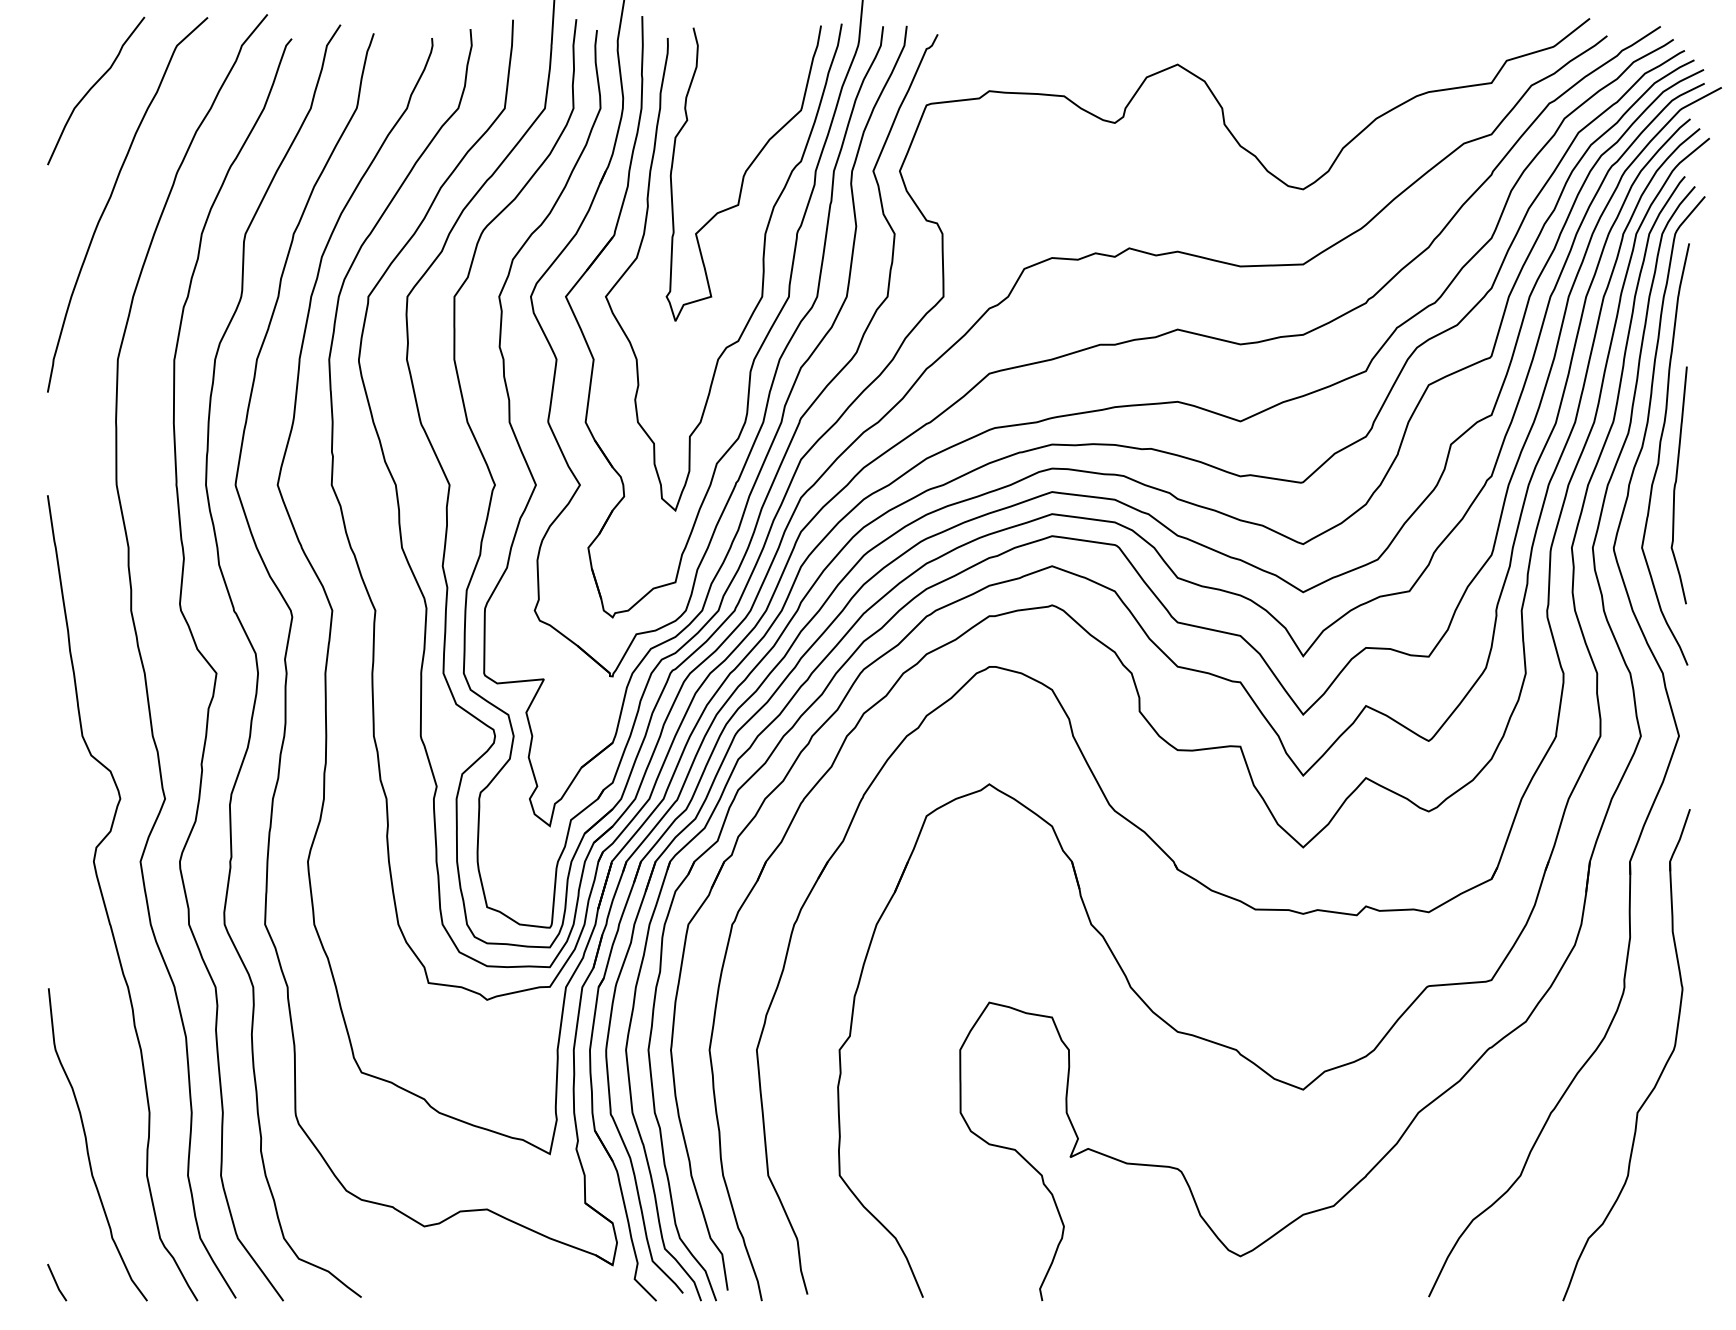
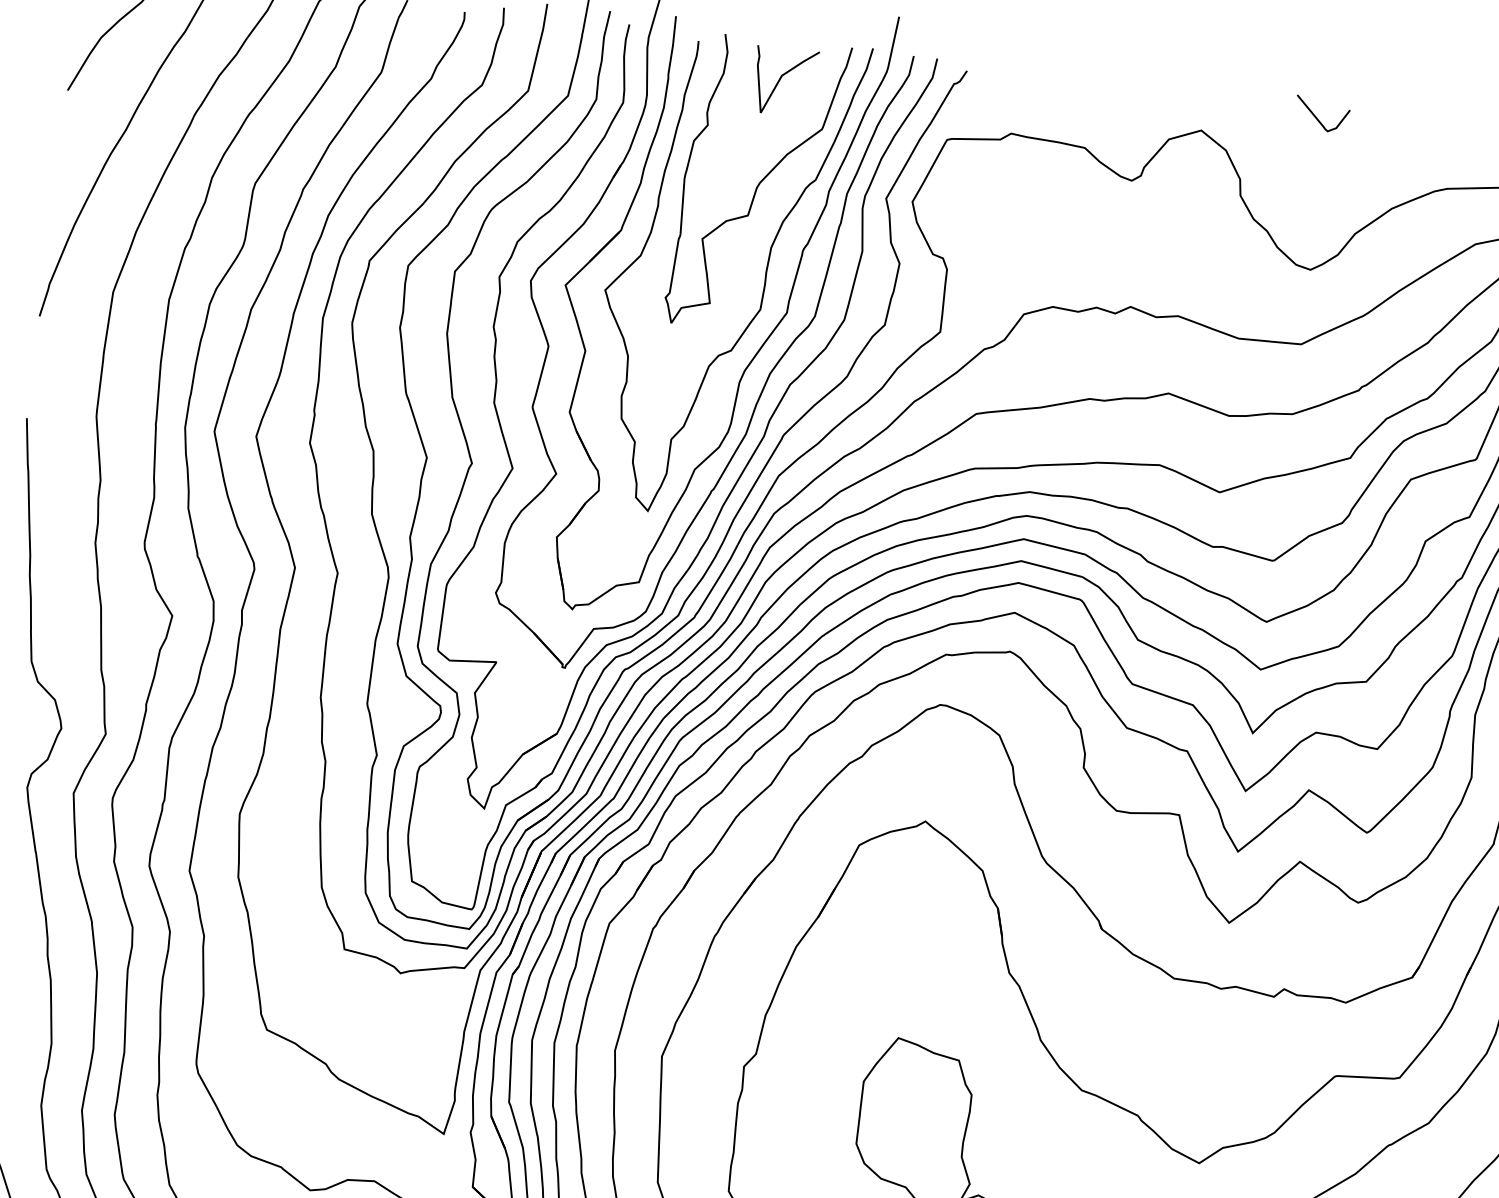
curve: (1291, 37) -> (1317, 117), added
curve: (754, 65) -> (781, 79), added

